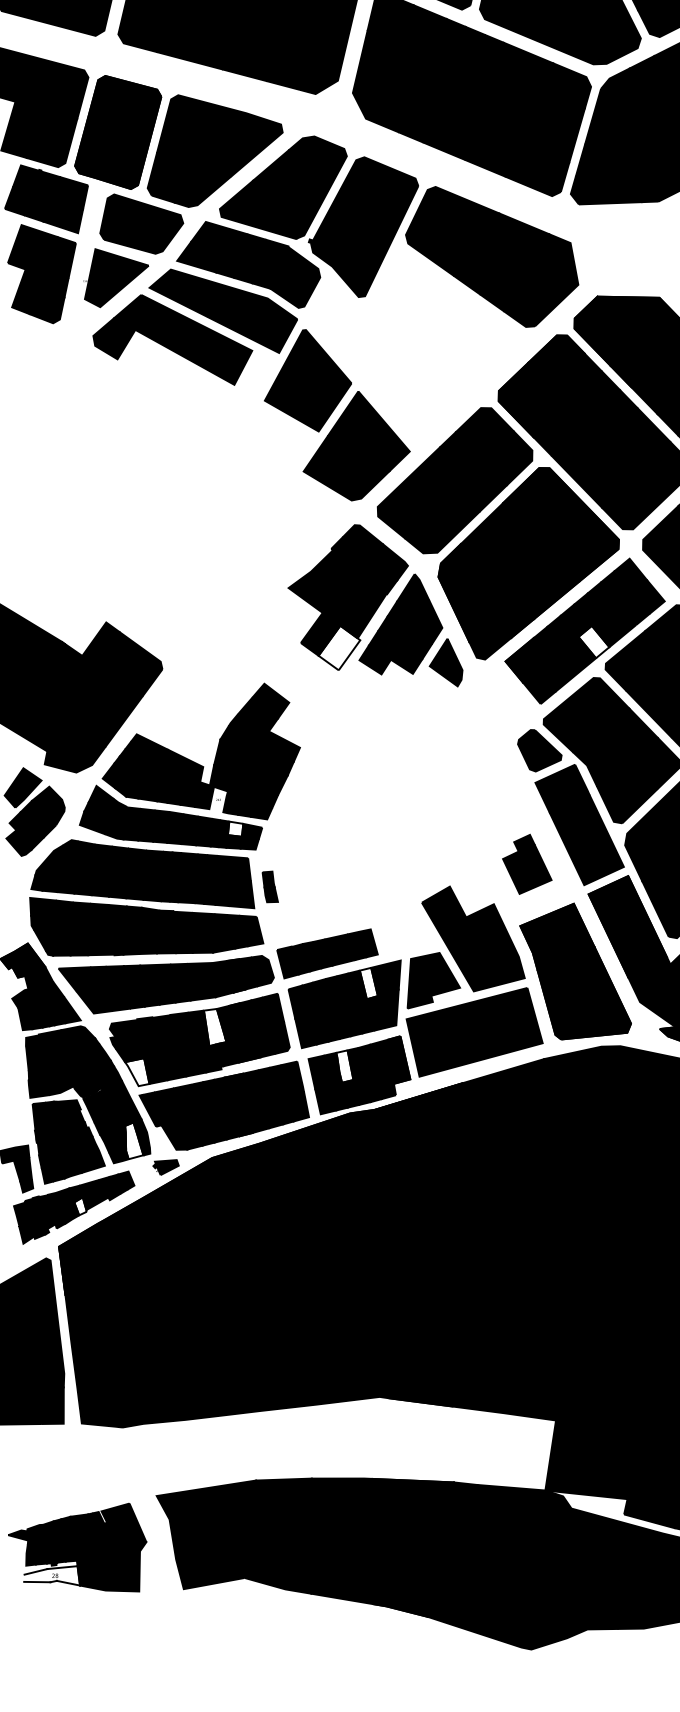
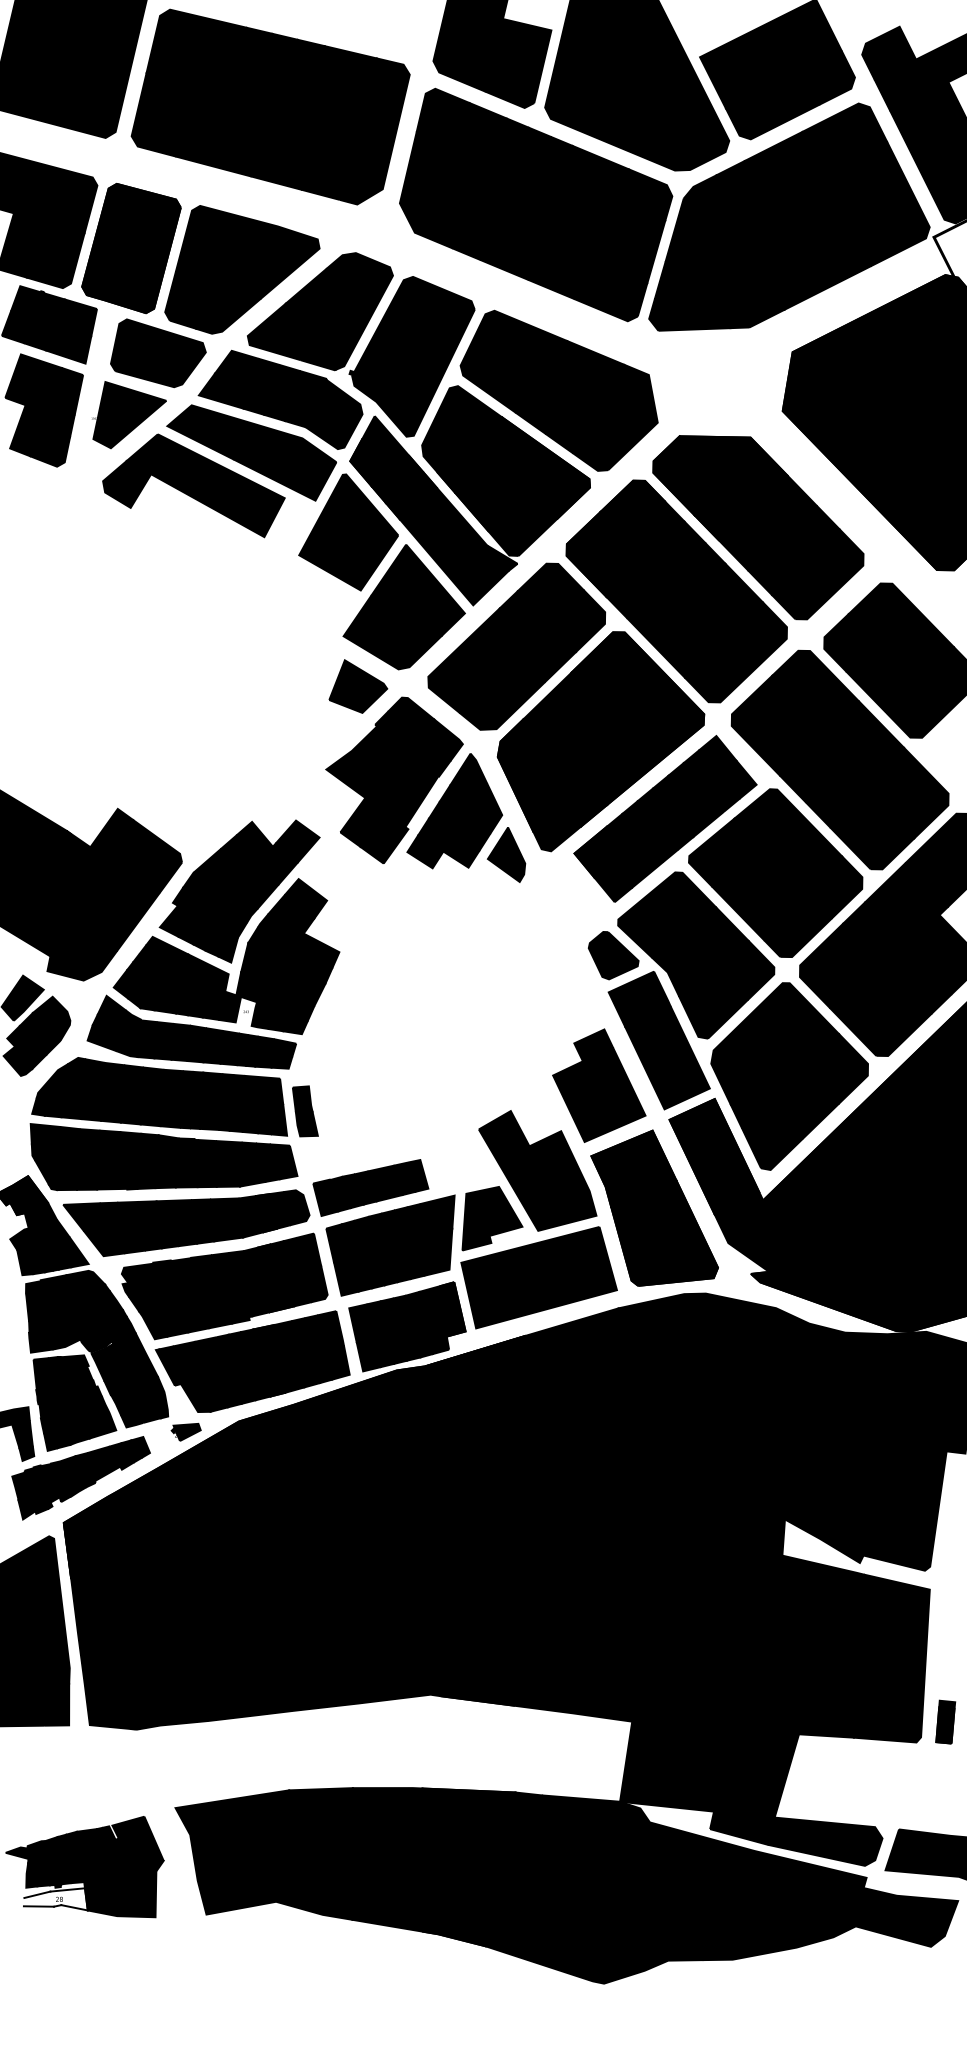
part: (413, 348) -> (469, 495), added
part: (316, 515) -> (358, 686), added
fill: (593, 641) -> (675, 830), added
fill: (339, 647) -> (384, 837), added
part: (212, 694) -> (239, 891), added
fill: (235, 829) -> (265, 1045), added
part: (527, 864) -> (599, 1085), size x1.67
part: (270, 887) -> (305, 1111), size x1.43
fill: (368, 983) -> (417, 1221), added
fill: (215, 1027) -> (242, 1272), added
fill: (344, 1066) -> (390, 1316), added
fill: (137, 1072) -> (153, 1323), added
fill: (133, 1140) -> (149, 1401), added
fill: (80, 1206) -> (88, 1476), added

